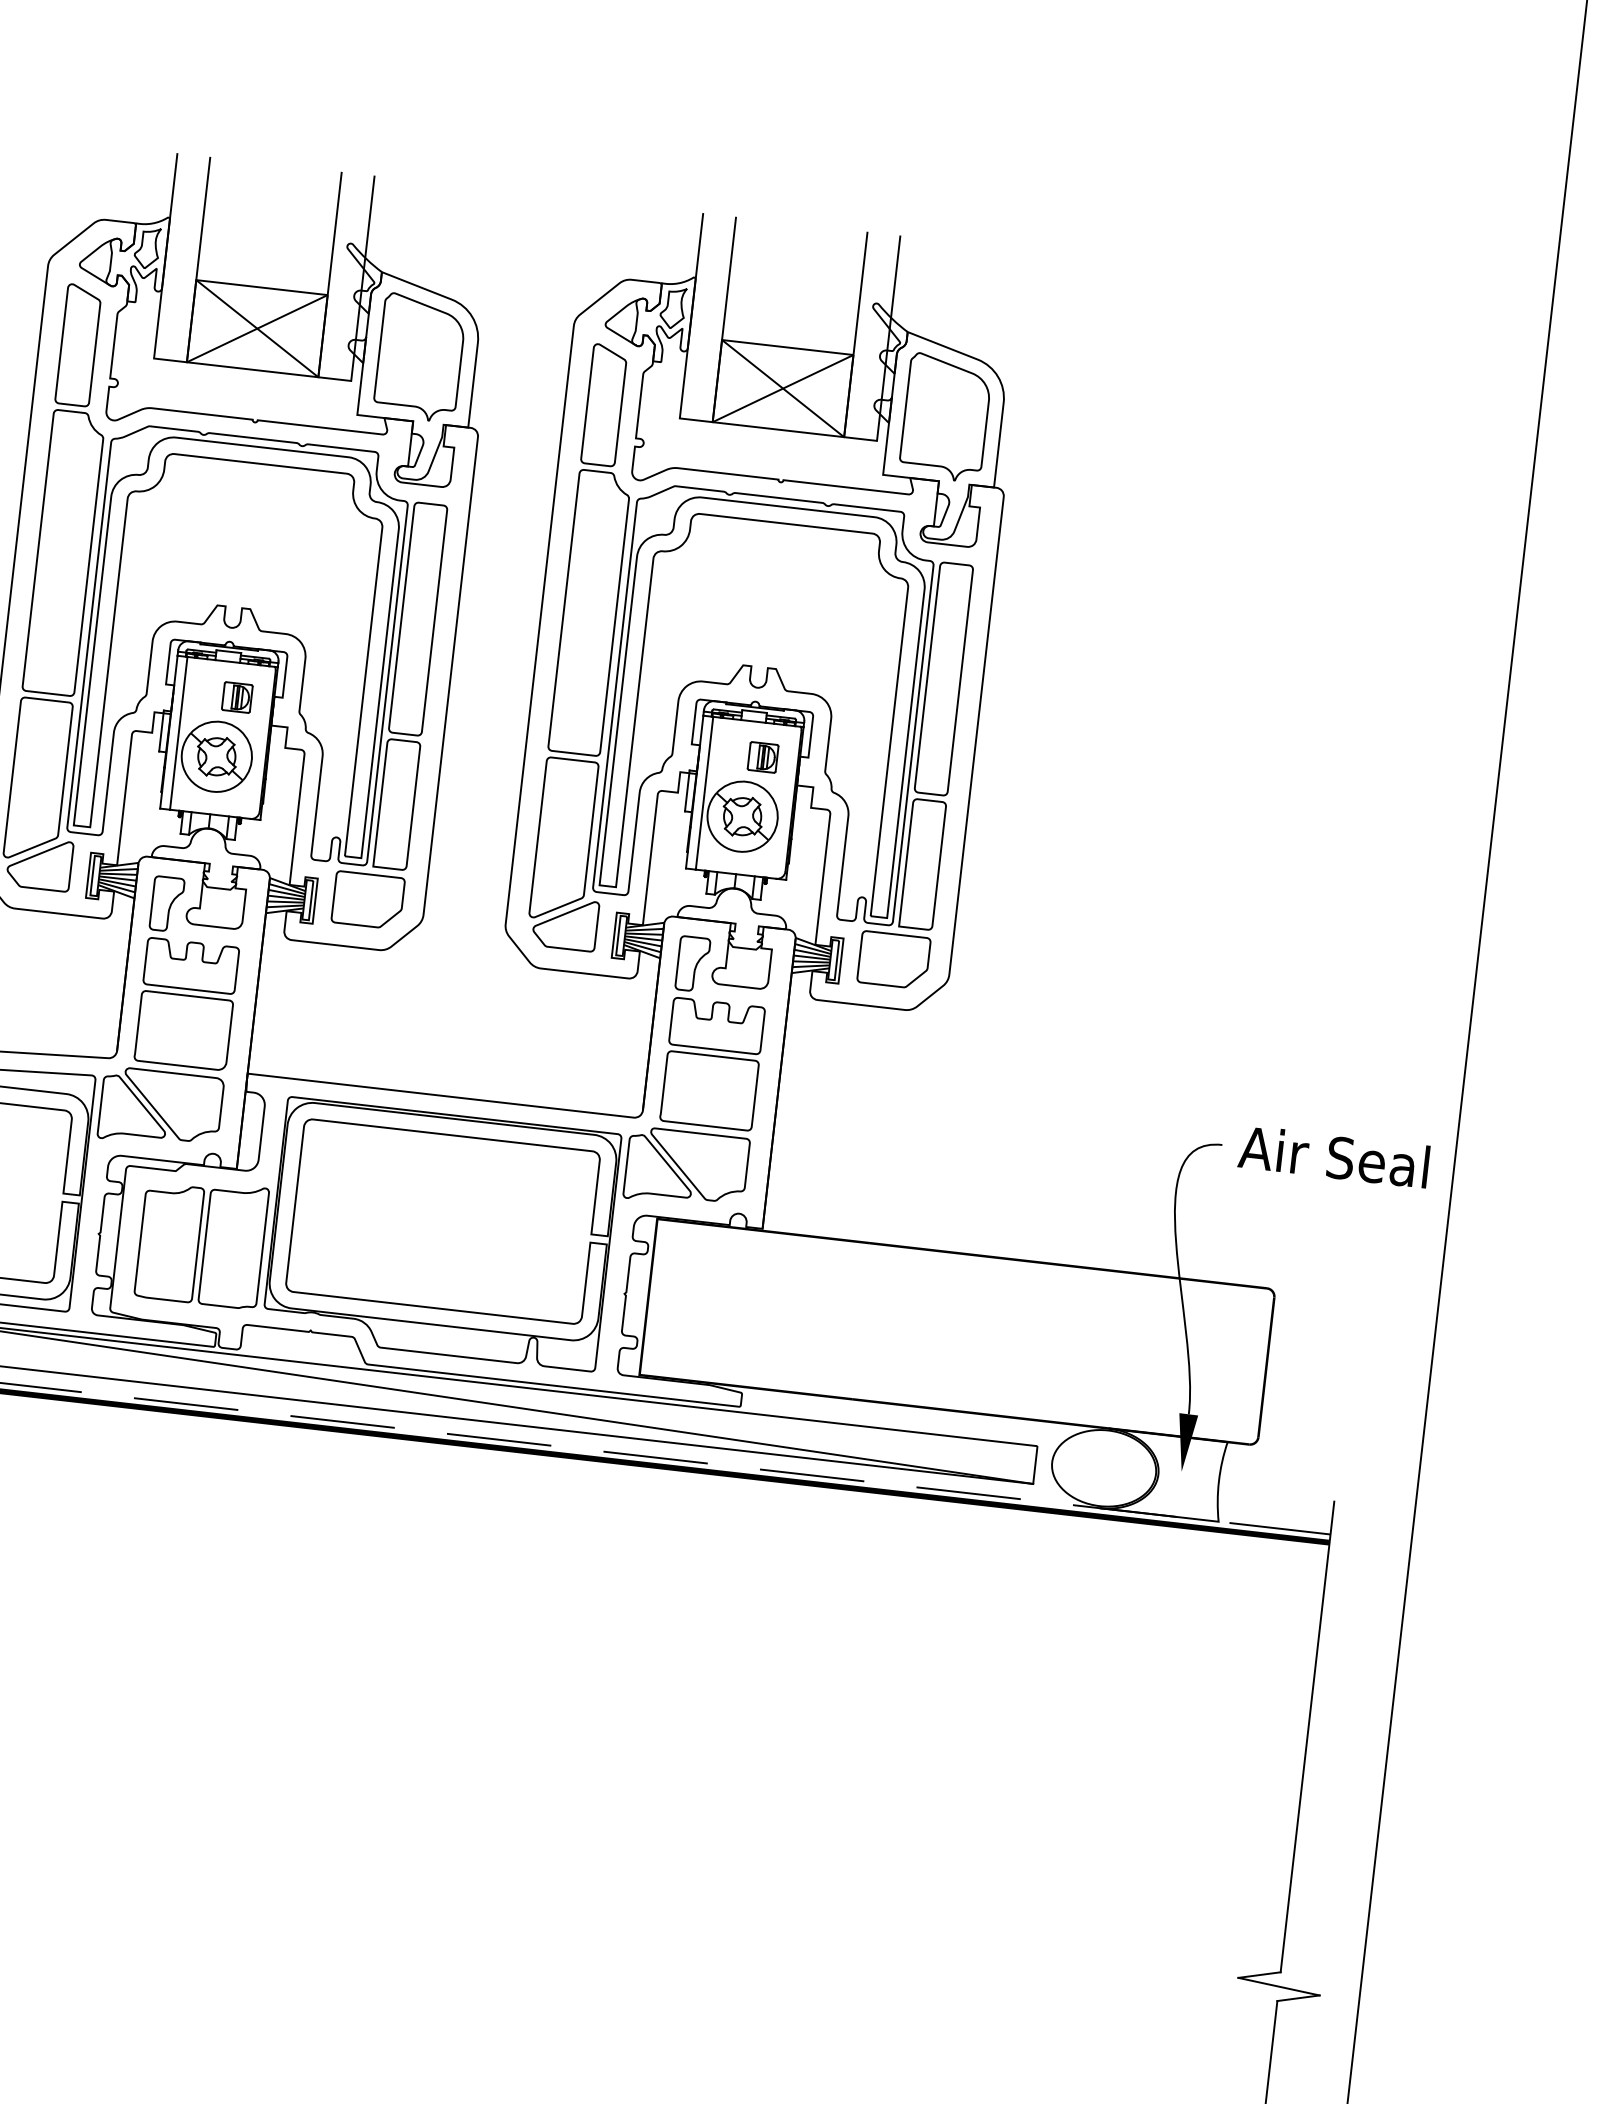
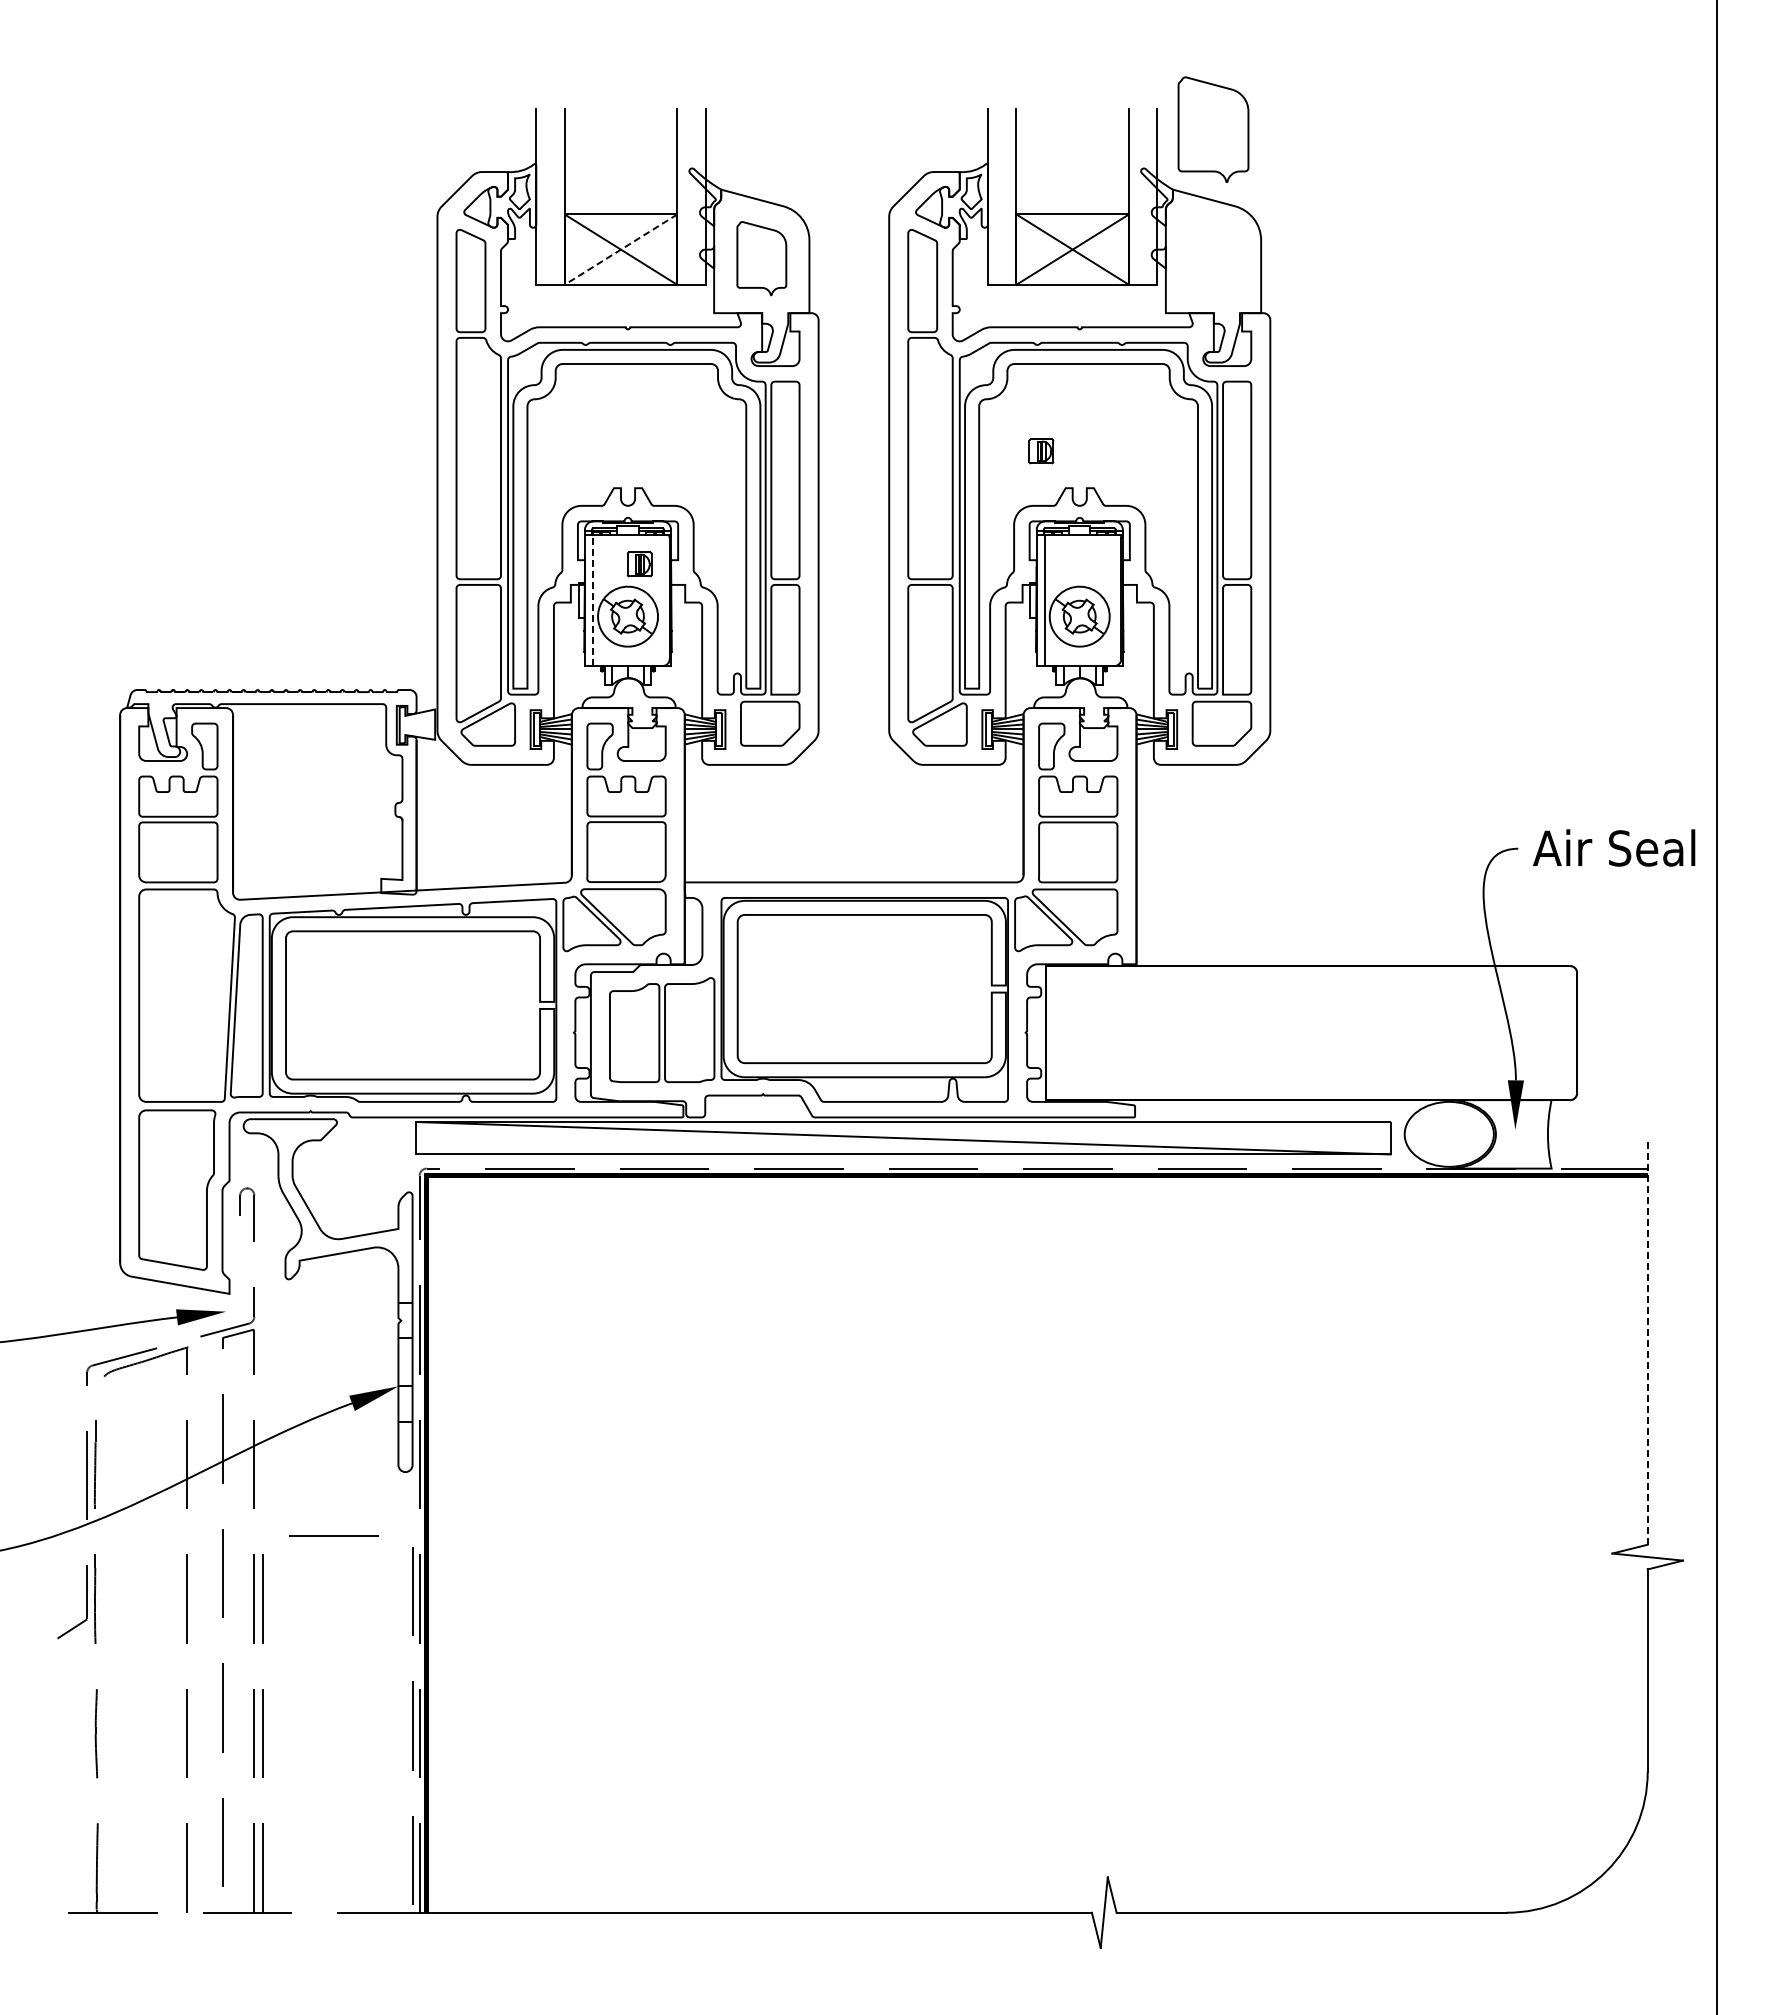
line: (256, 328) -> (620, 249), solid -> dashed
part: (419, 357) -> (761, 258), size x0.7
part: (945, 417) -> (1213, 129), moved
line: (178, 733) -> (593, 600), solid -> dashed
part: (763, 757) -> (1041, 451), moved
line: (1307, 1736) -> (1647, 1342), solid -> dashed

